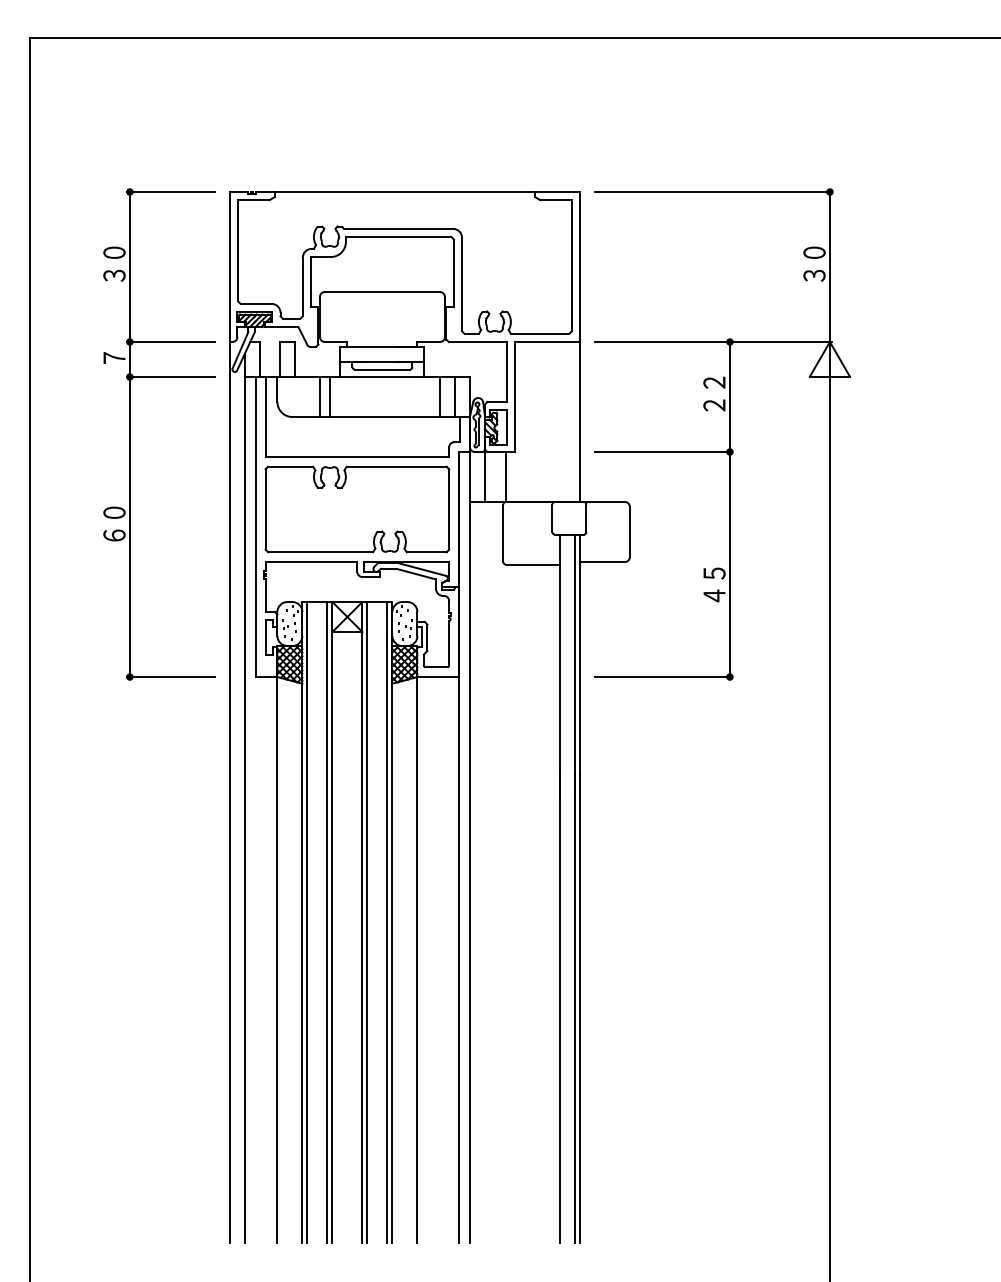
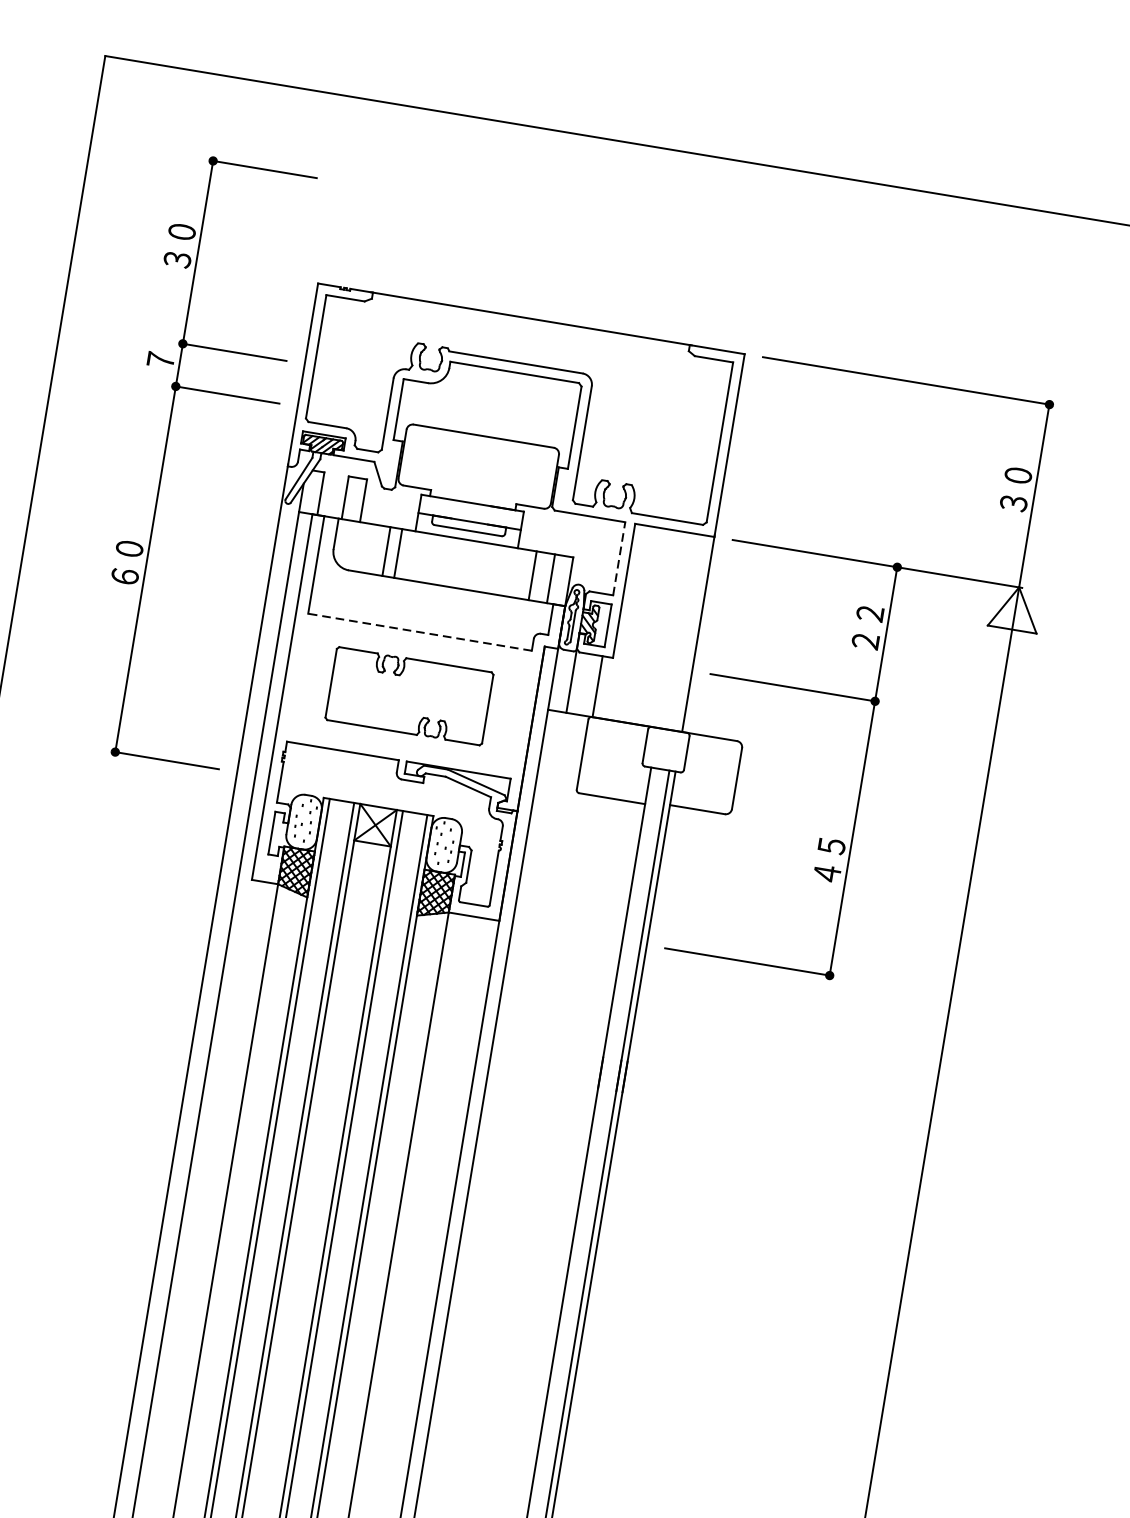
line: (506, 371) -> (619, 558), solid -> dashed
part: (130, 434) -> (164, 456), moved
line: (357, 457) -> (420, 632), solid -> dashed
part: (357, 509) -> (409, 696), size x0.7

